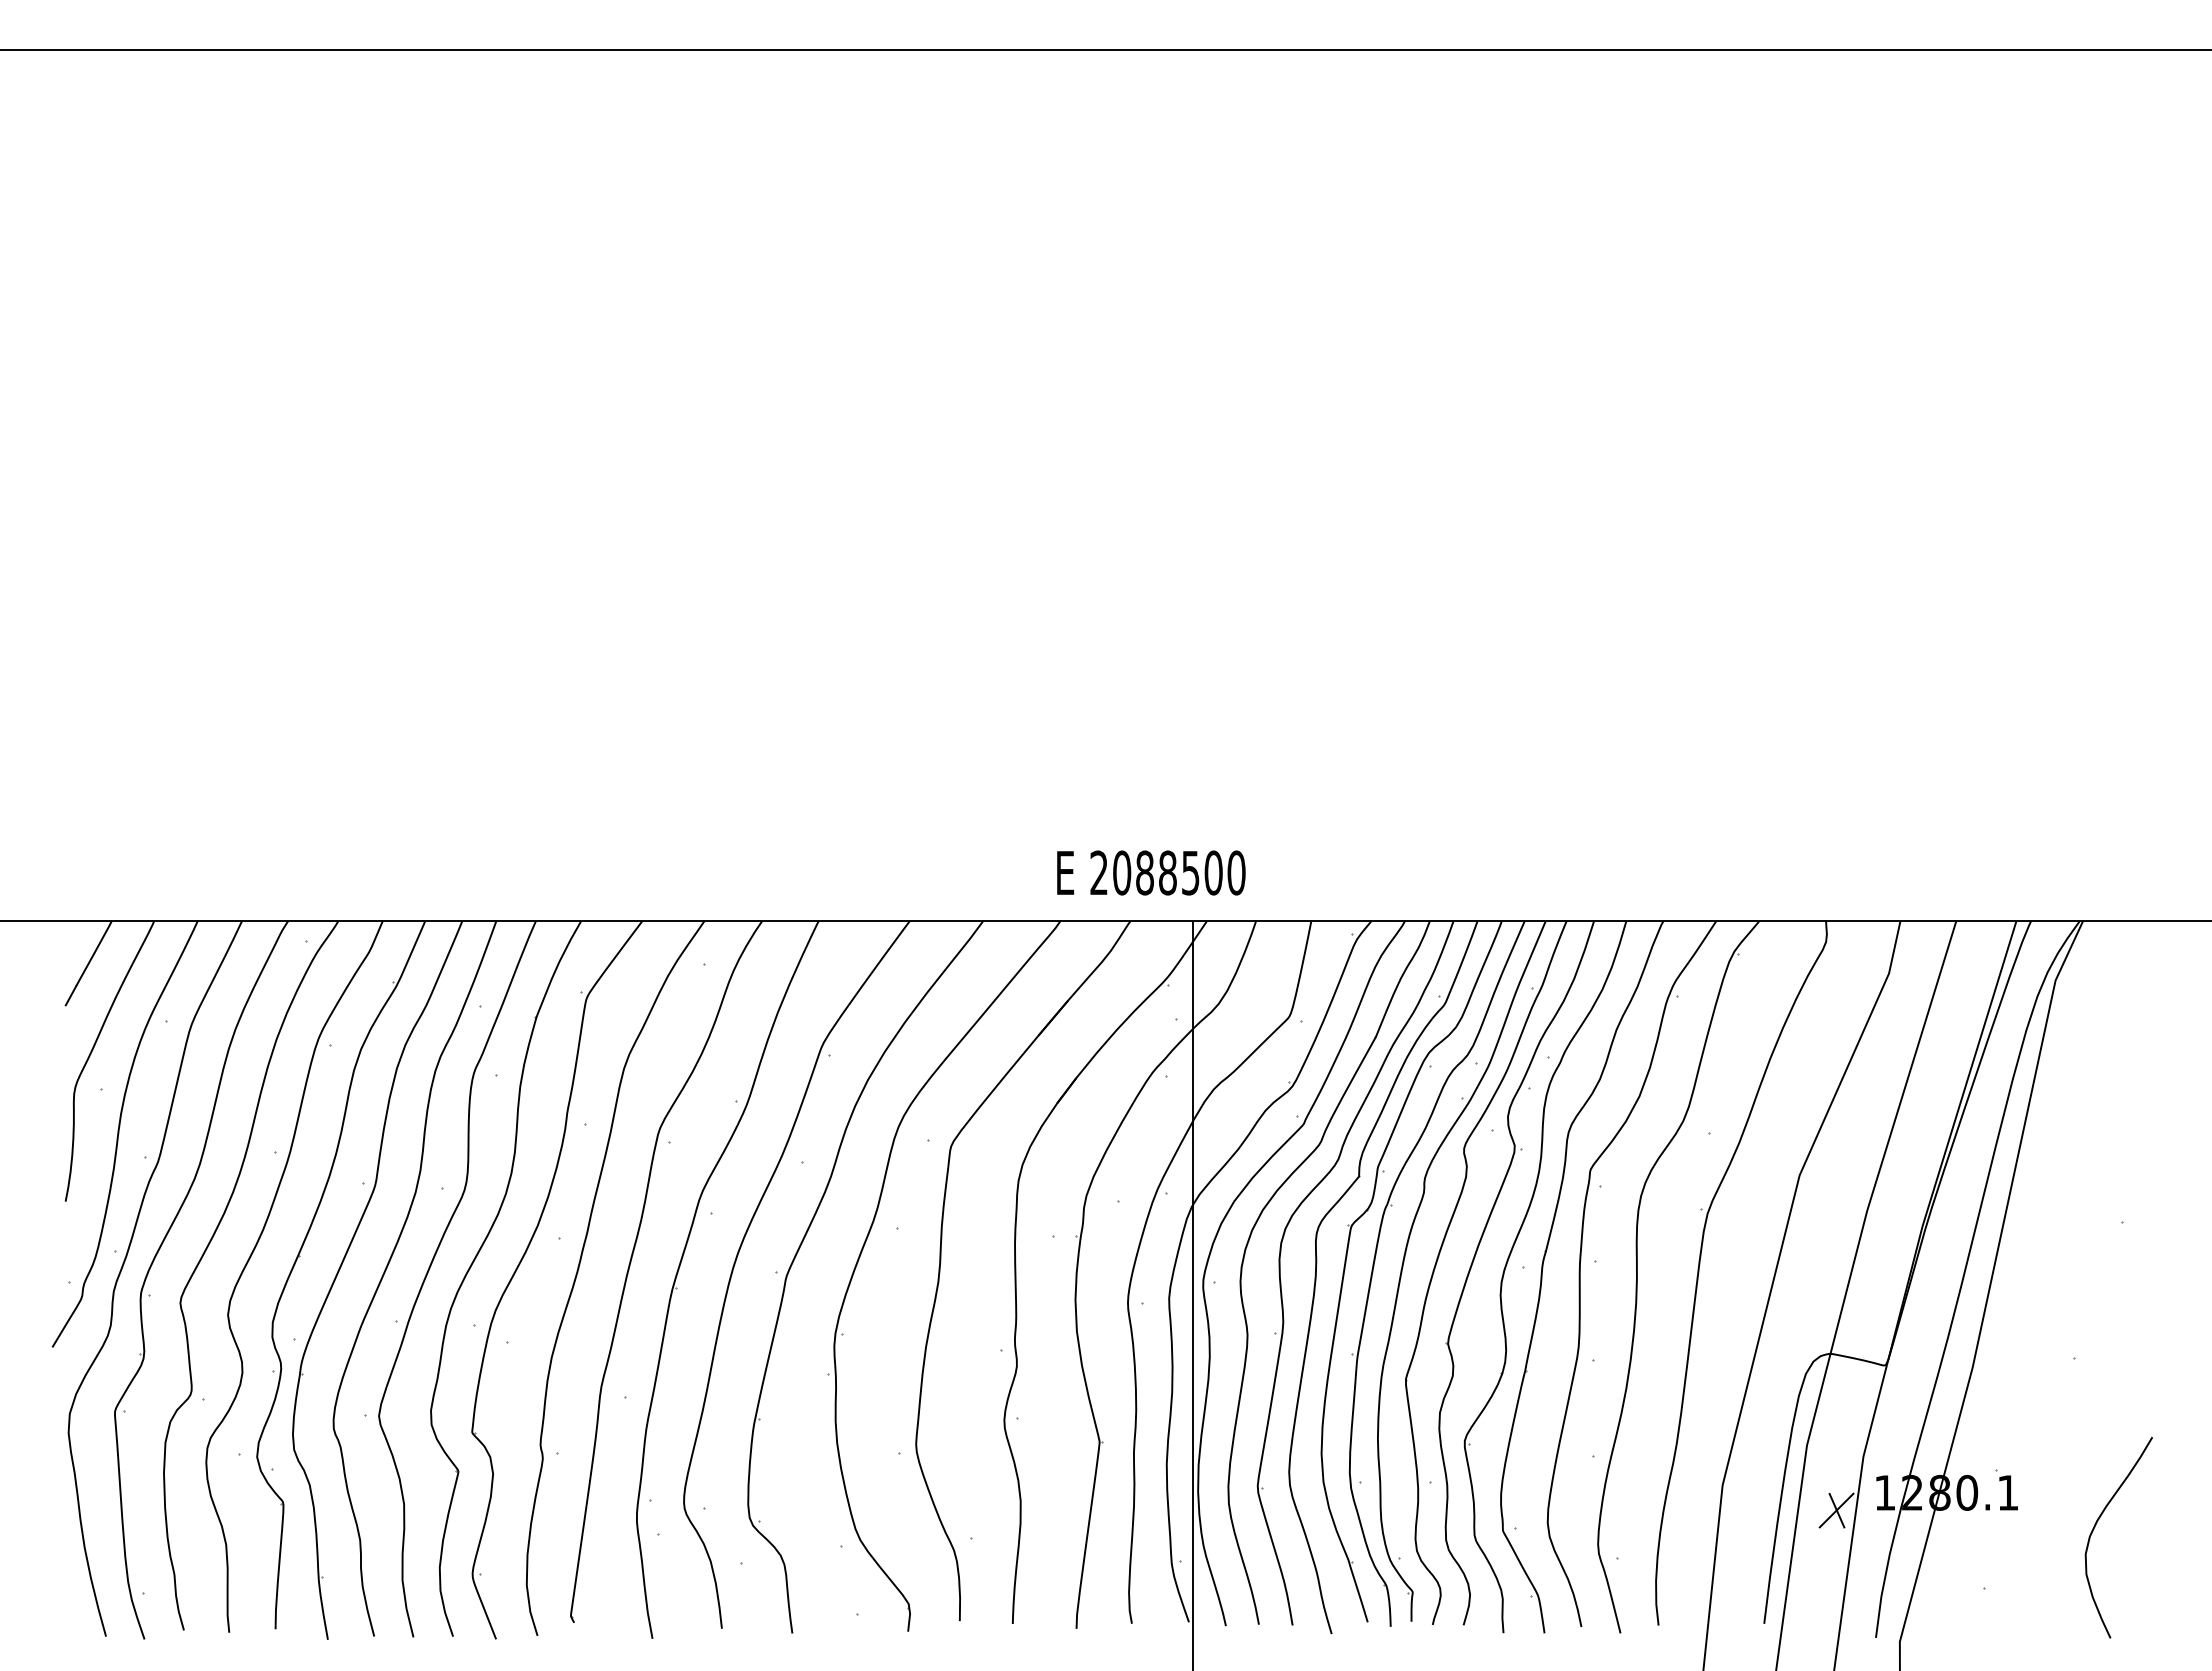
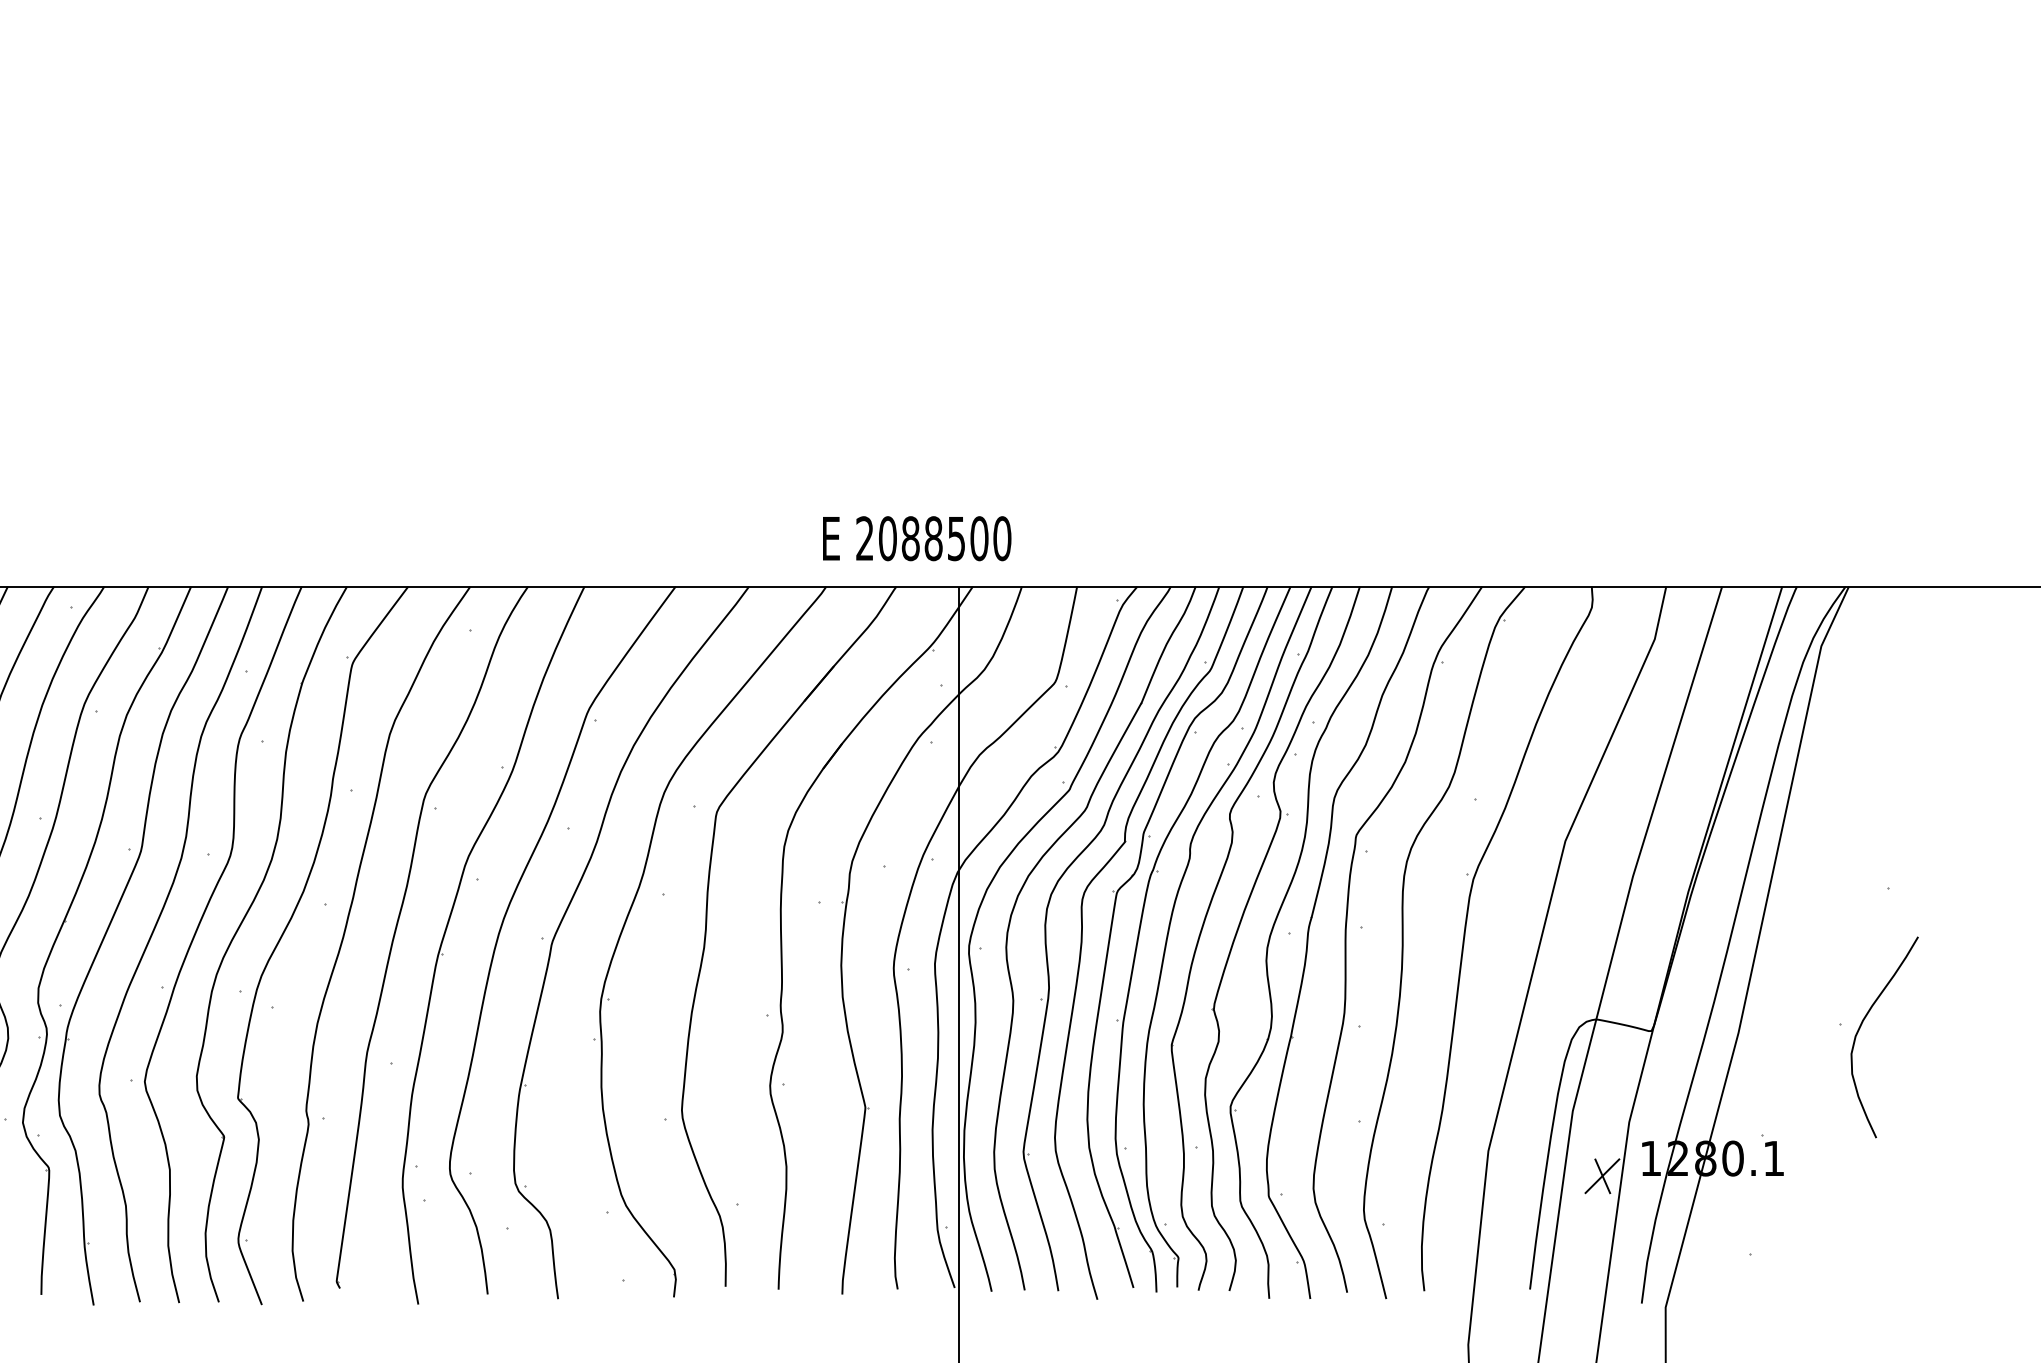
curve: (2096, 1525) -> (1862, 1025), moved

